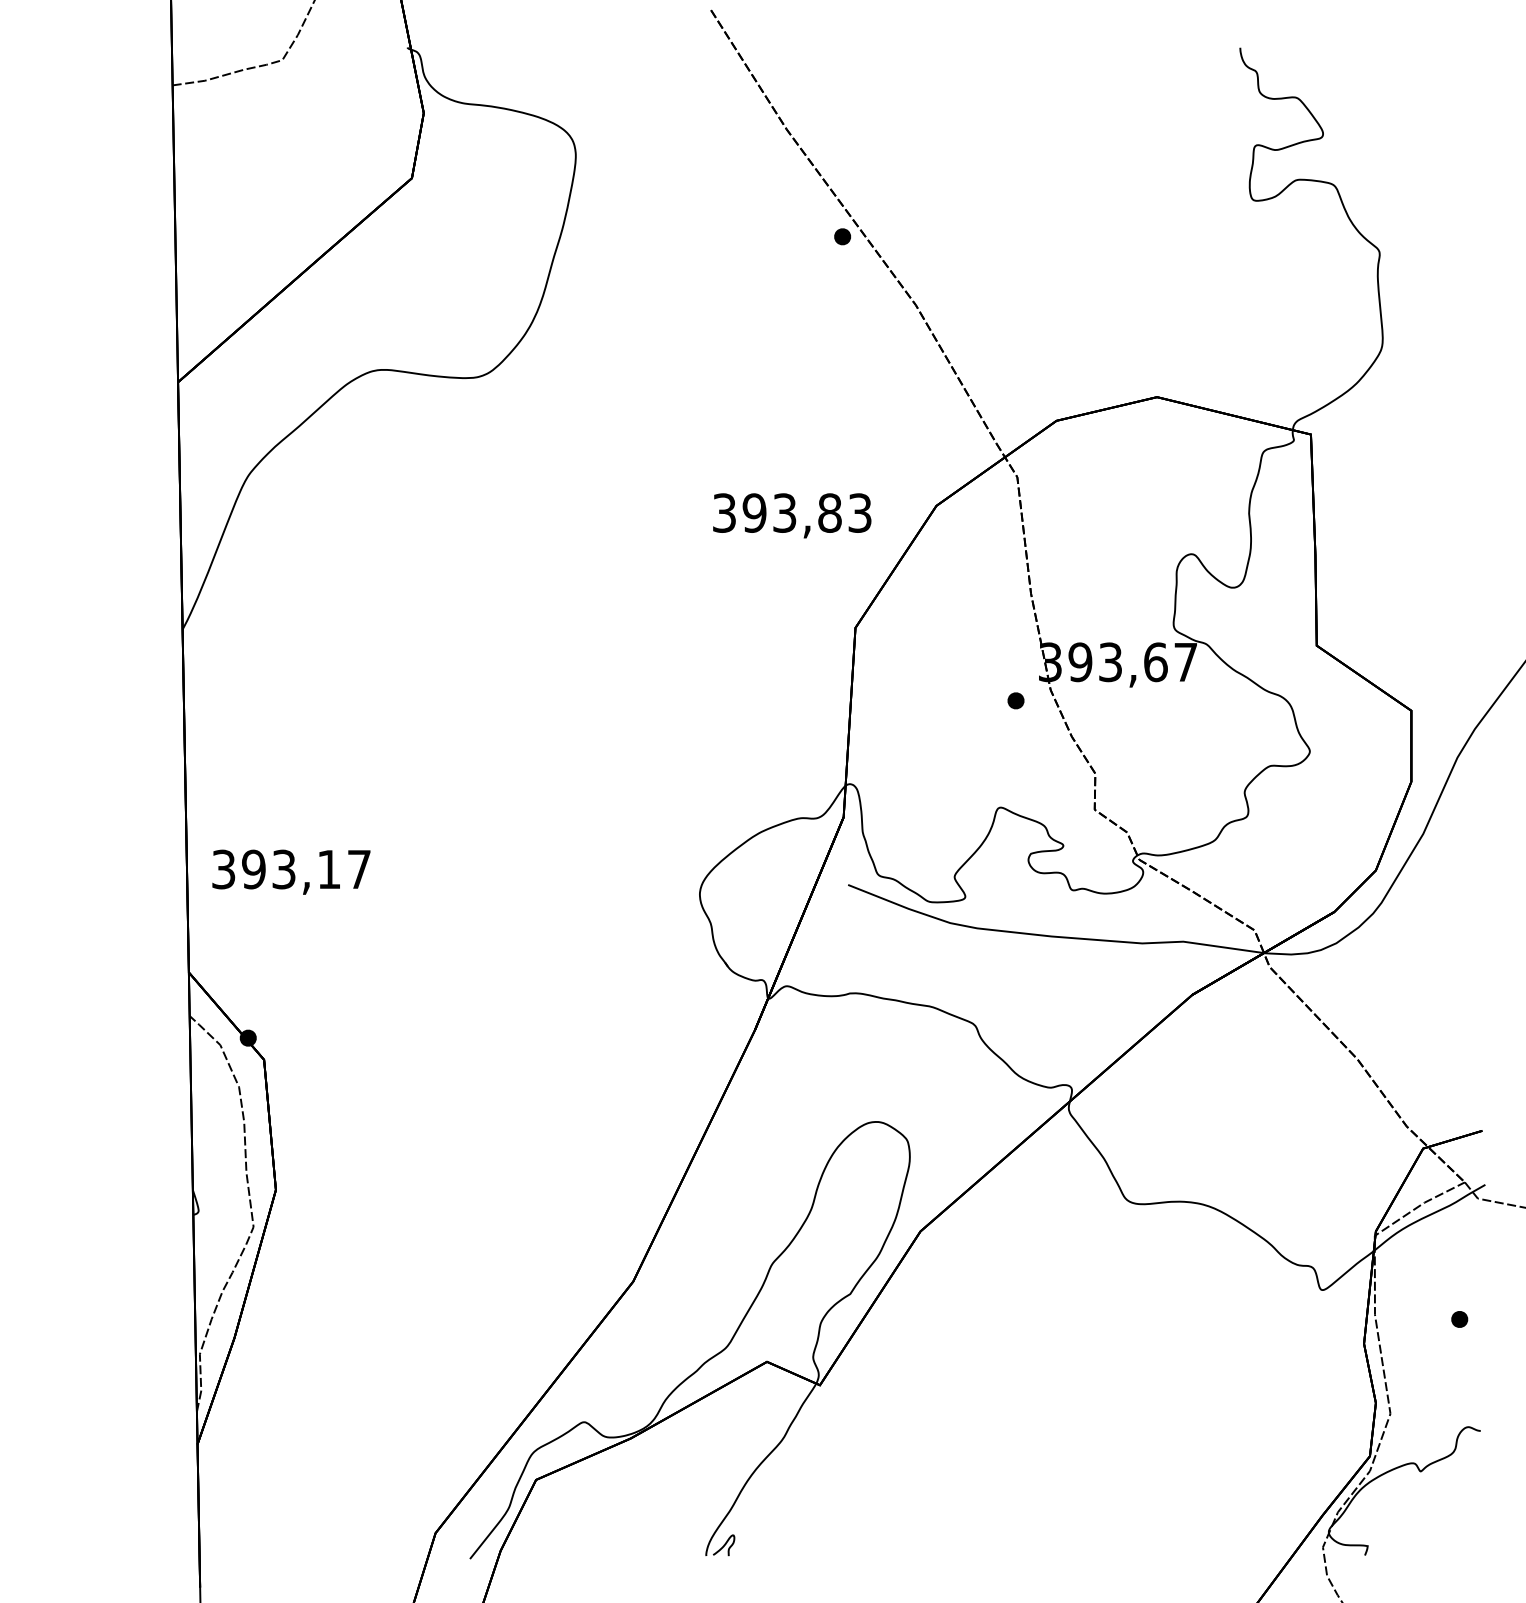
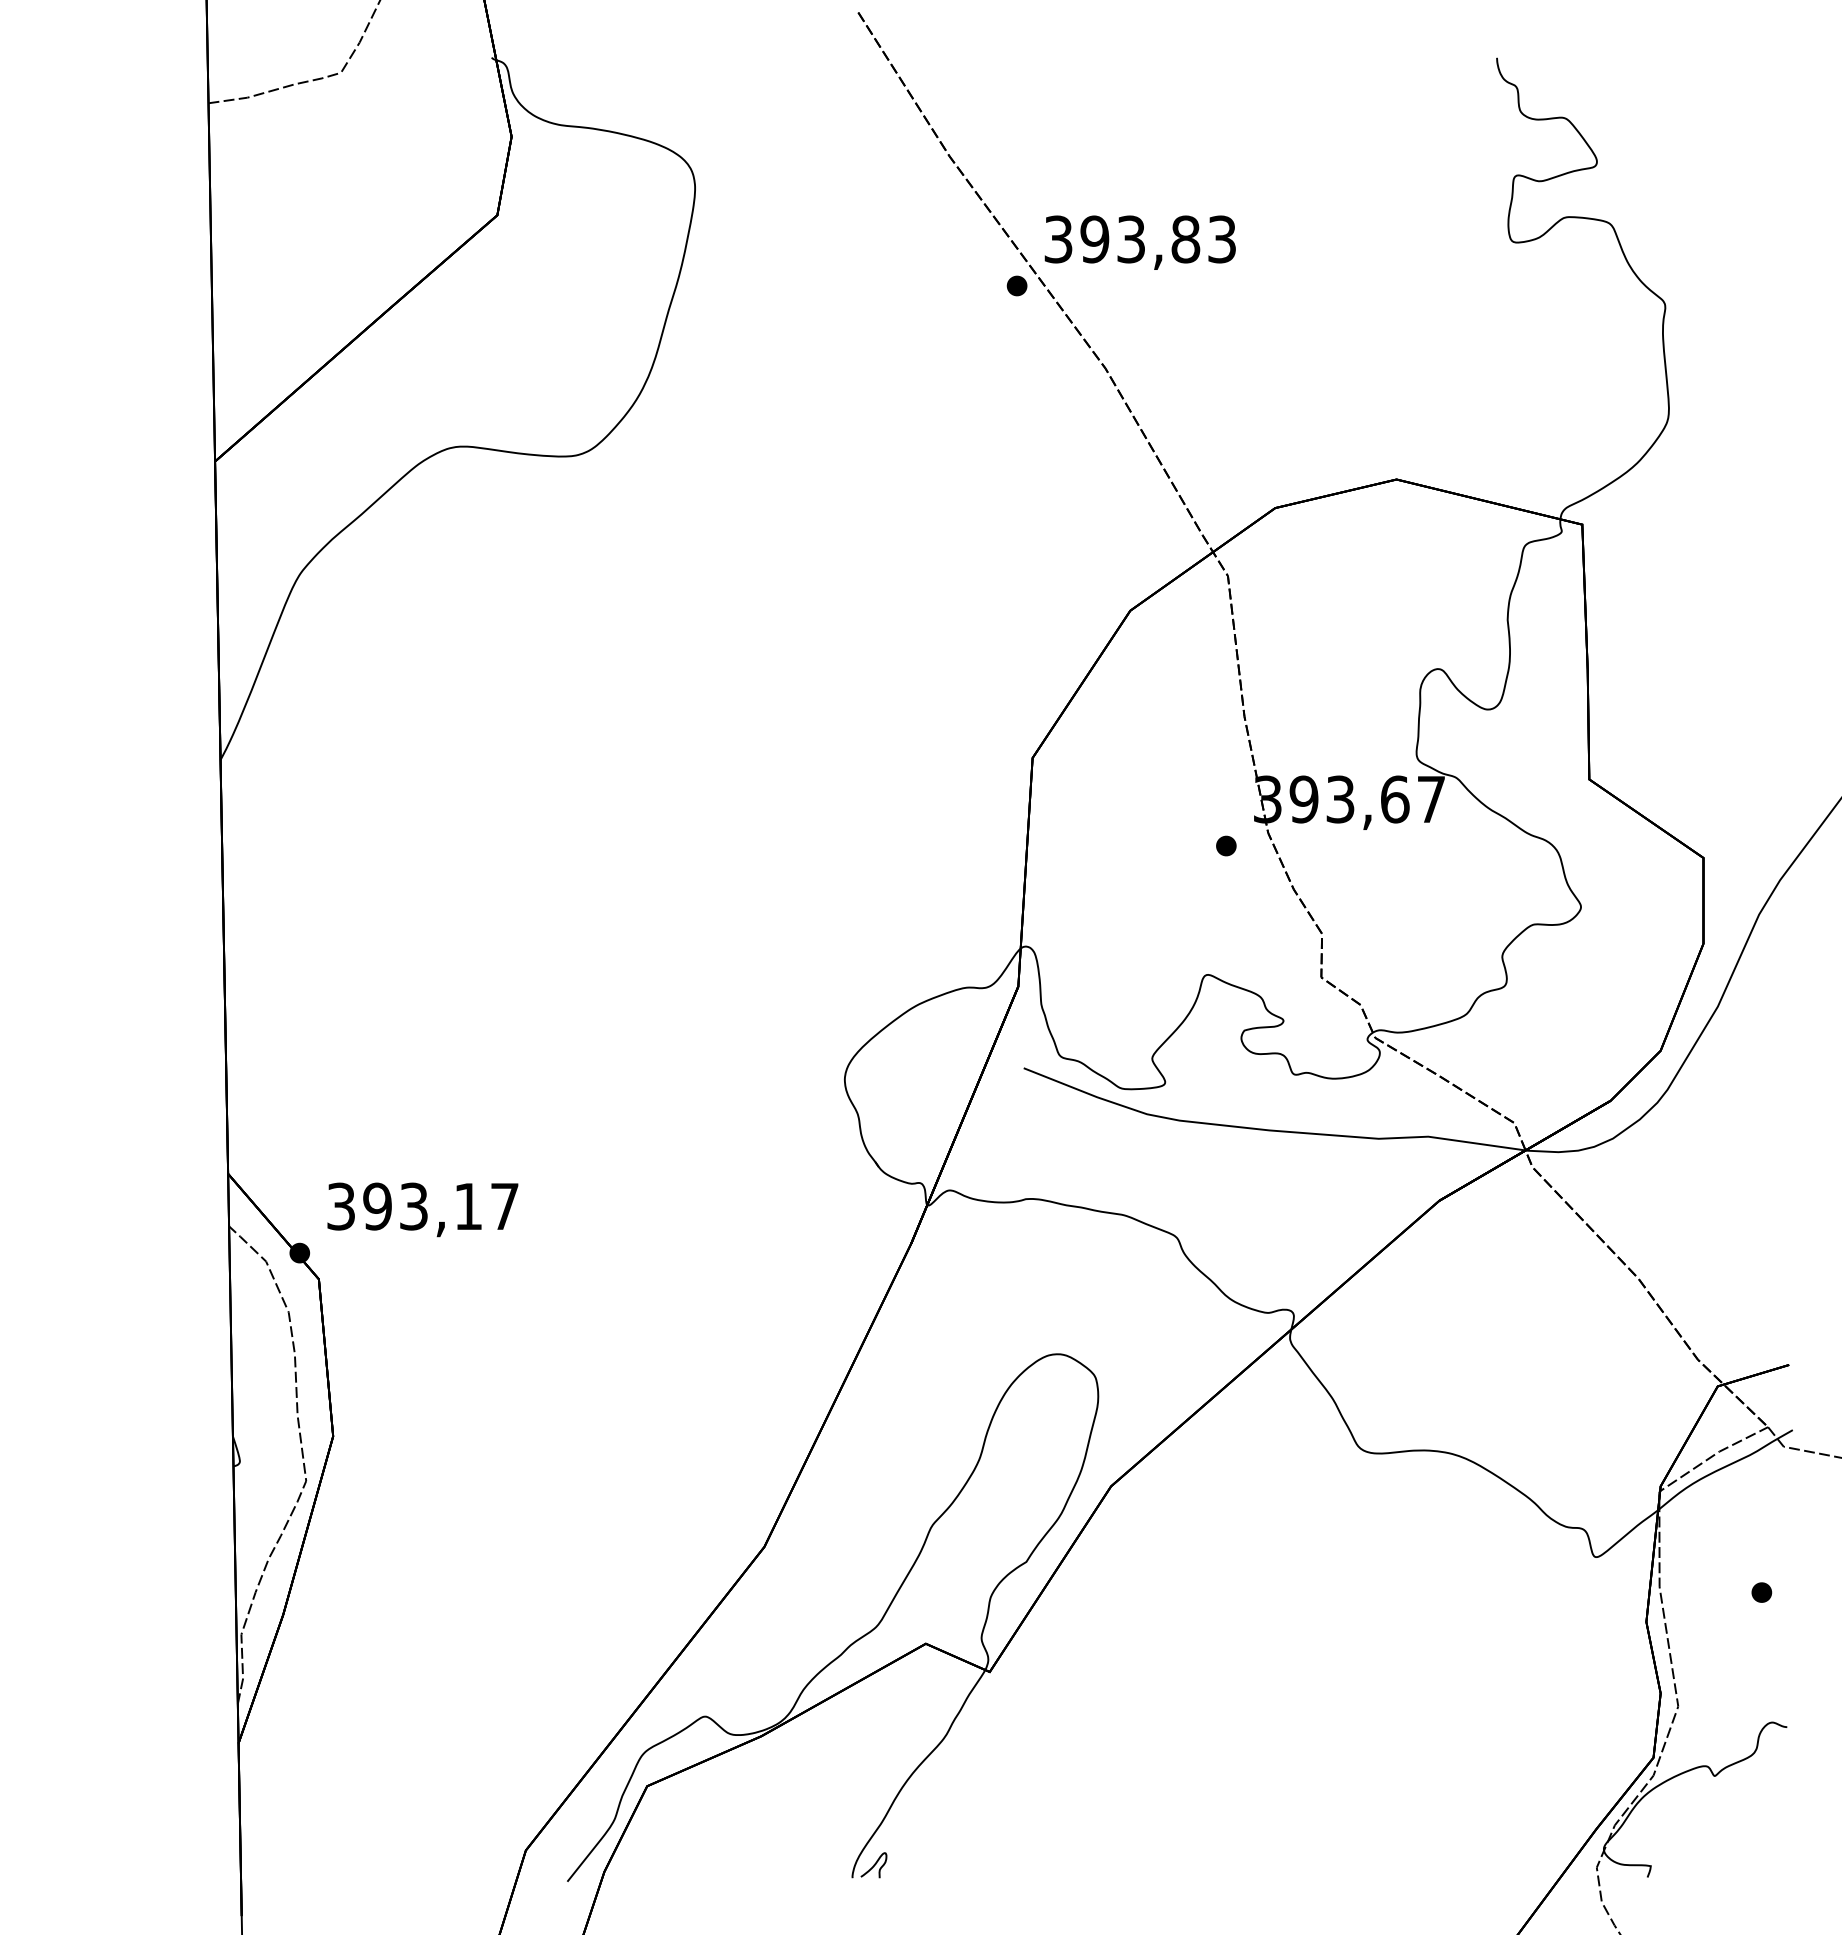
text: (791, 515) -> (1139, 242), moved
text: (291, 871) -> (422, 1209), moved

